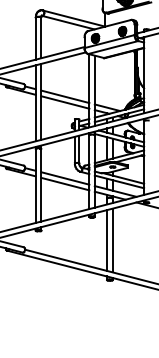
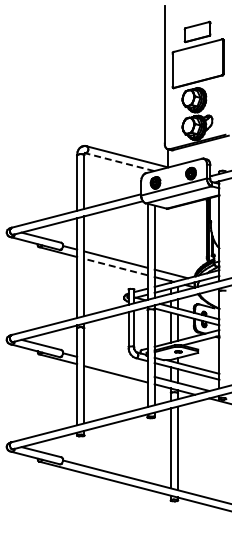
line: (68, 22) -> (119, 162), solid -> dashed
line: (65, 102) -> (115, 267), solid -> dashed
line: (65, 178) -> (115, 366), removed

